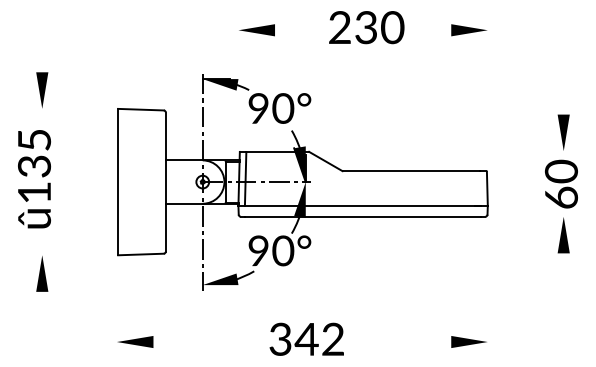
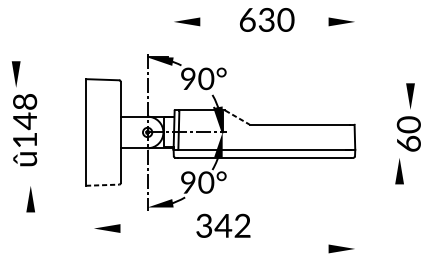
text: (340, 27) -> (247, 19), 230 -> 630
part: (42, 90) -> (16, 74), moved
text: (34, 153) -> (25, 111), 135 -> 148
line: (325, 161) -> (237, 117), solid -> dashed
part: (563, 235) -> (399, 171), moved
line: (140, 254) -> (102, 185), solid -> dashed
text: (306, 338) -> (223, 225), moved
part: (135, 341) -> (107, 228), moved

